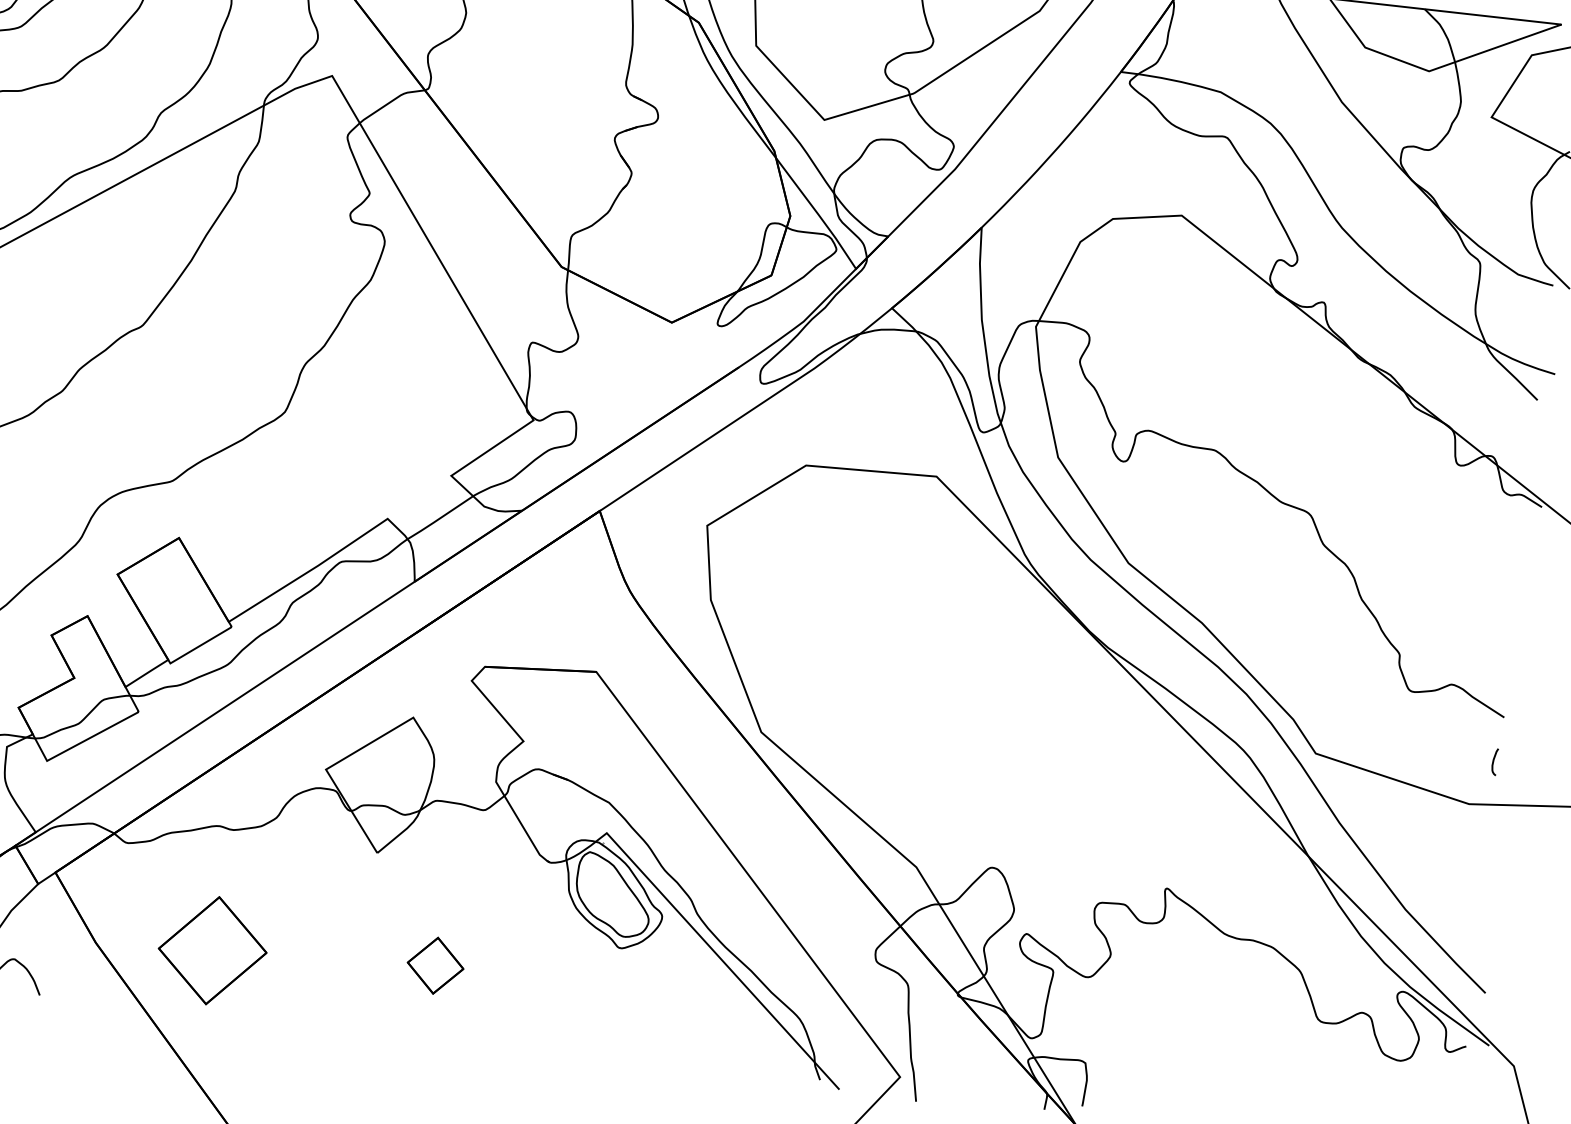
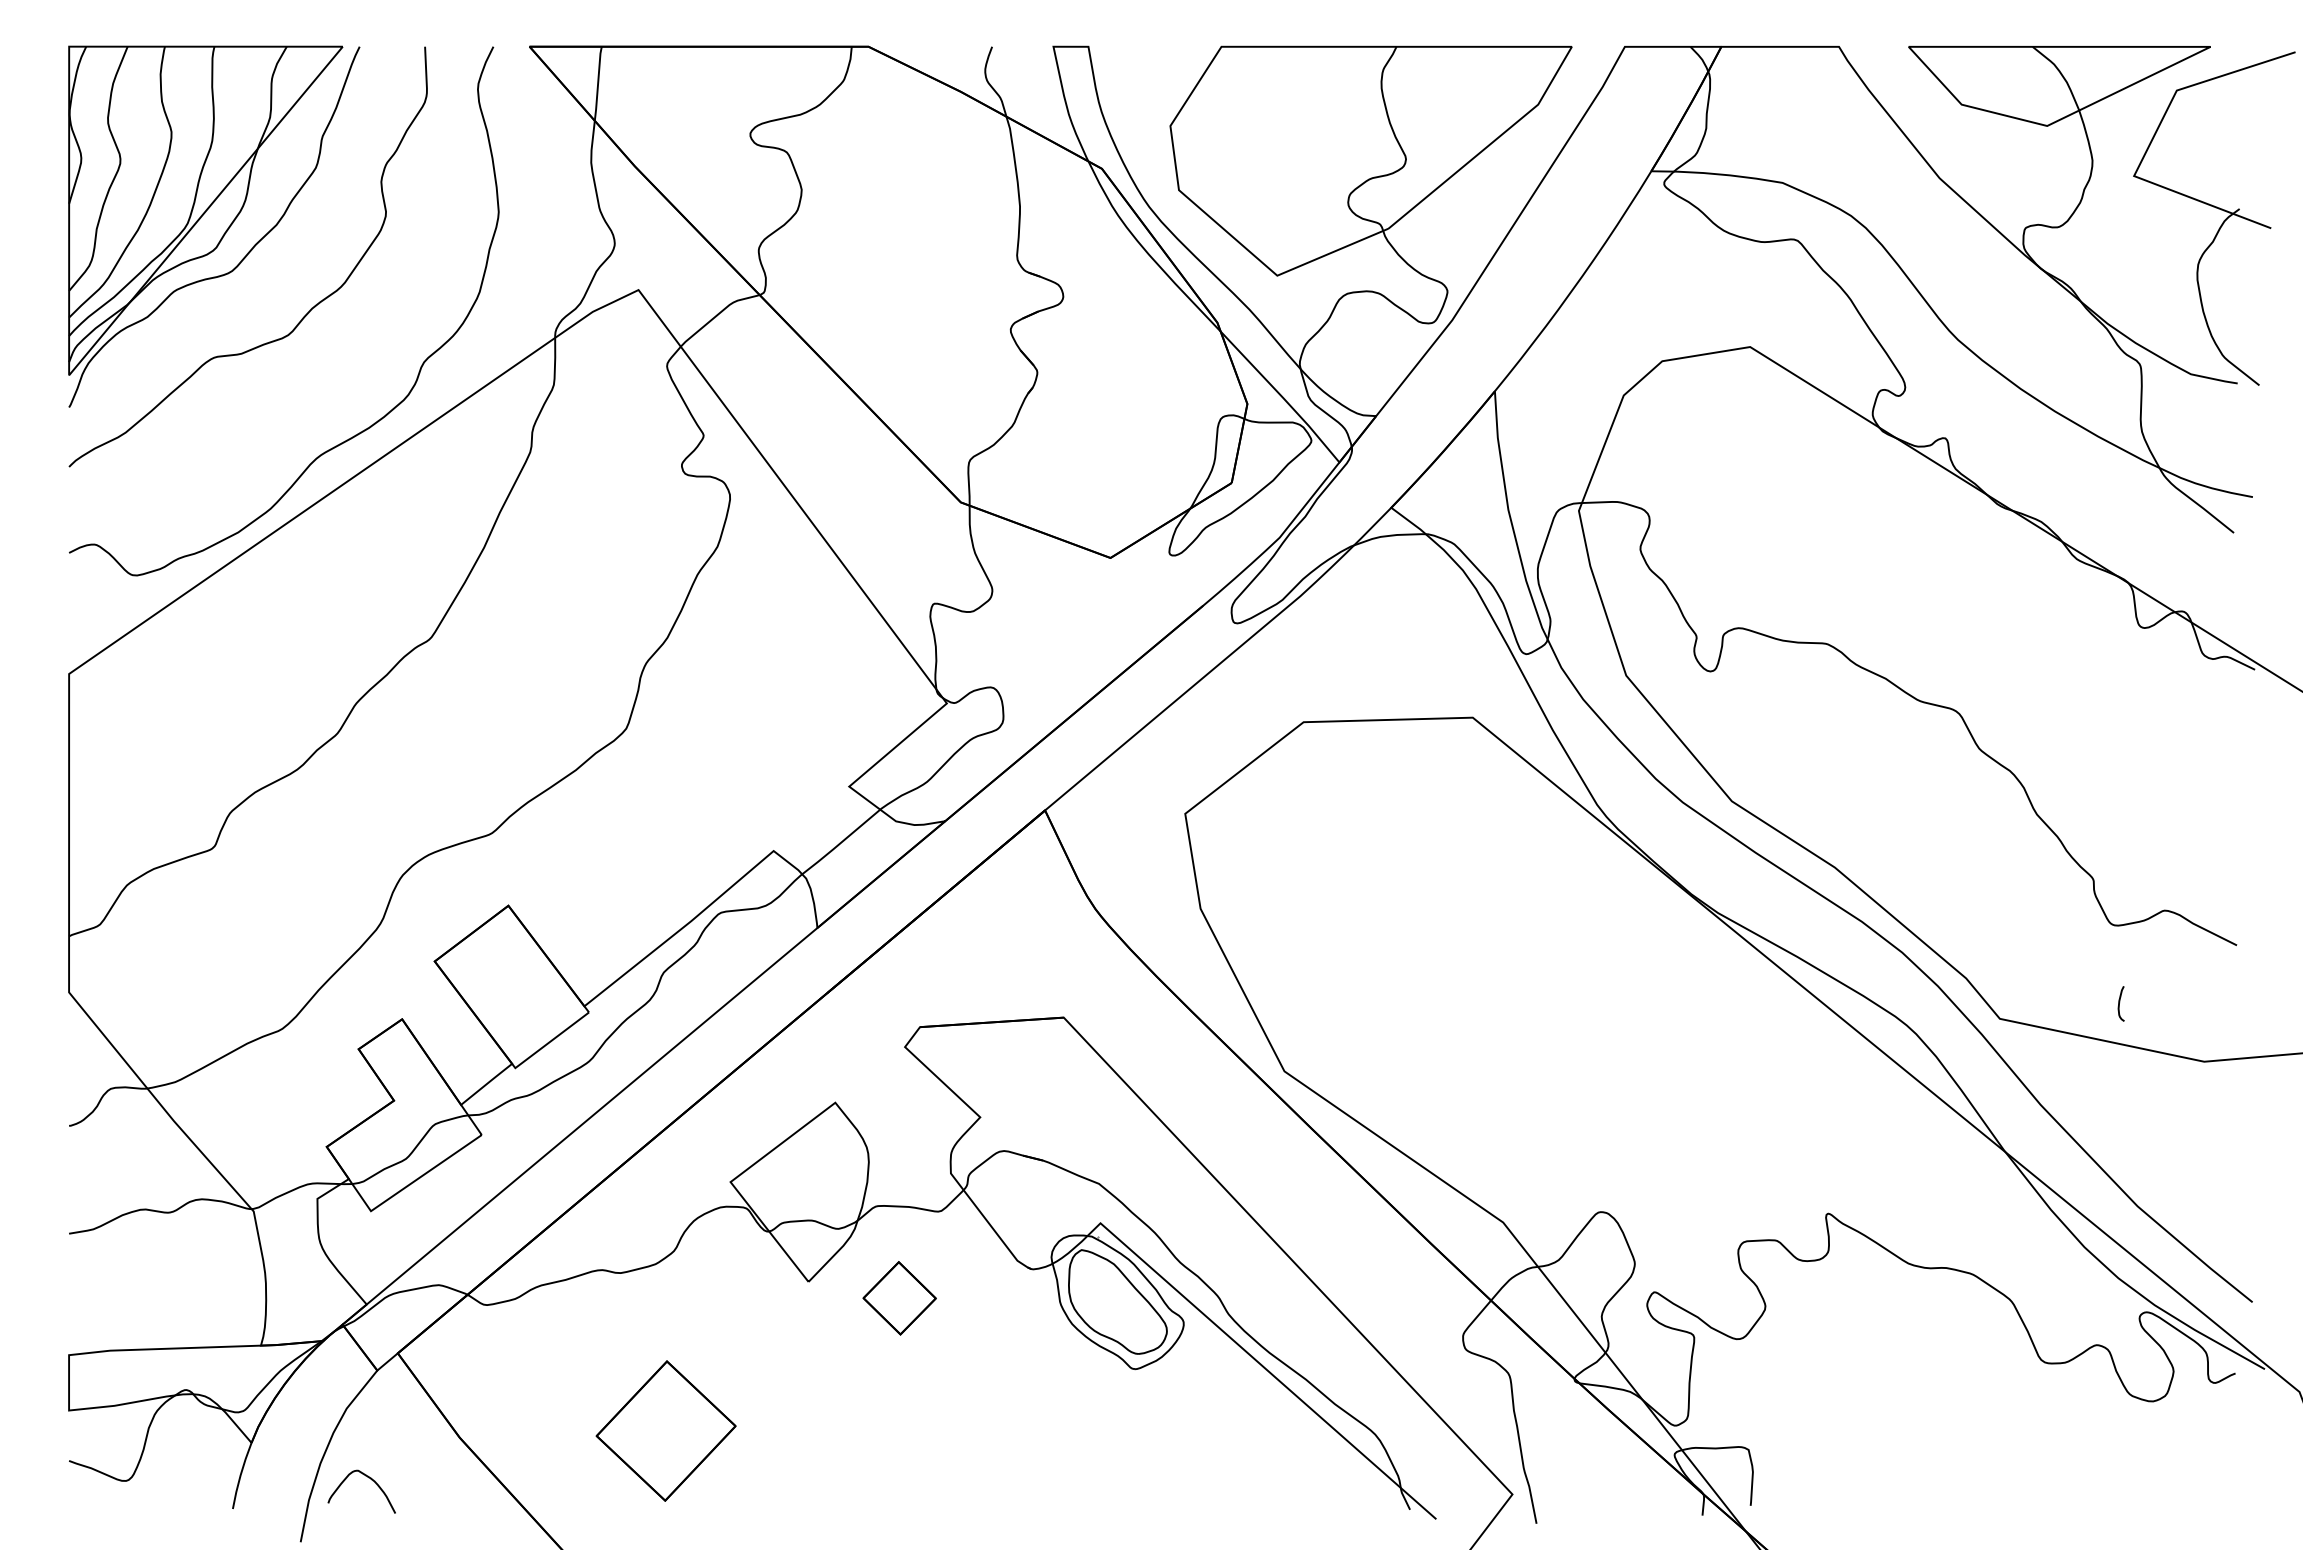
curve: (1494, 760) -> (2120, 1002), moved
part: (212, 950) -> (665, 1430), moved
part: (435, 965) -> (899, 1298), moved

